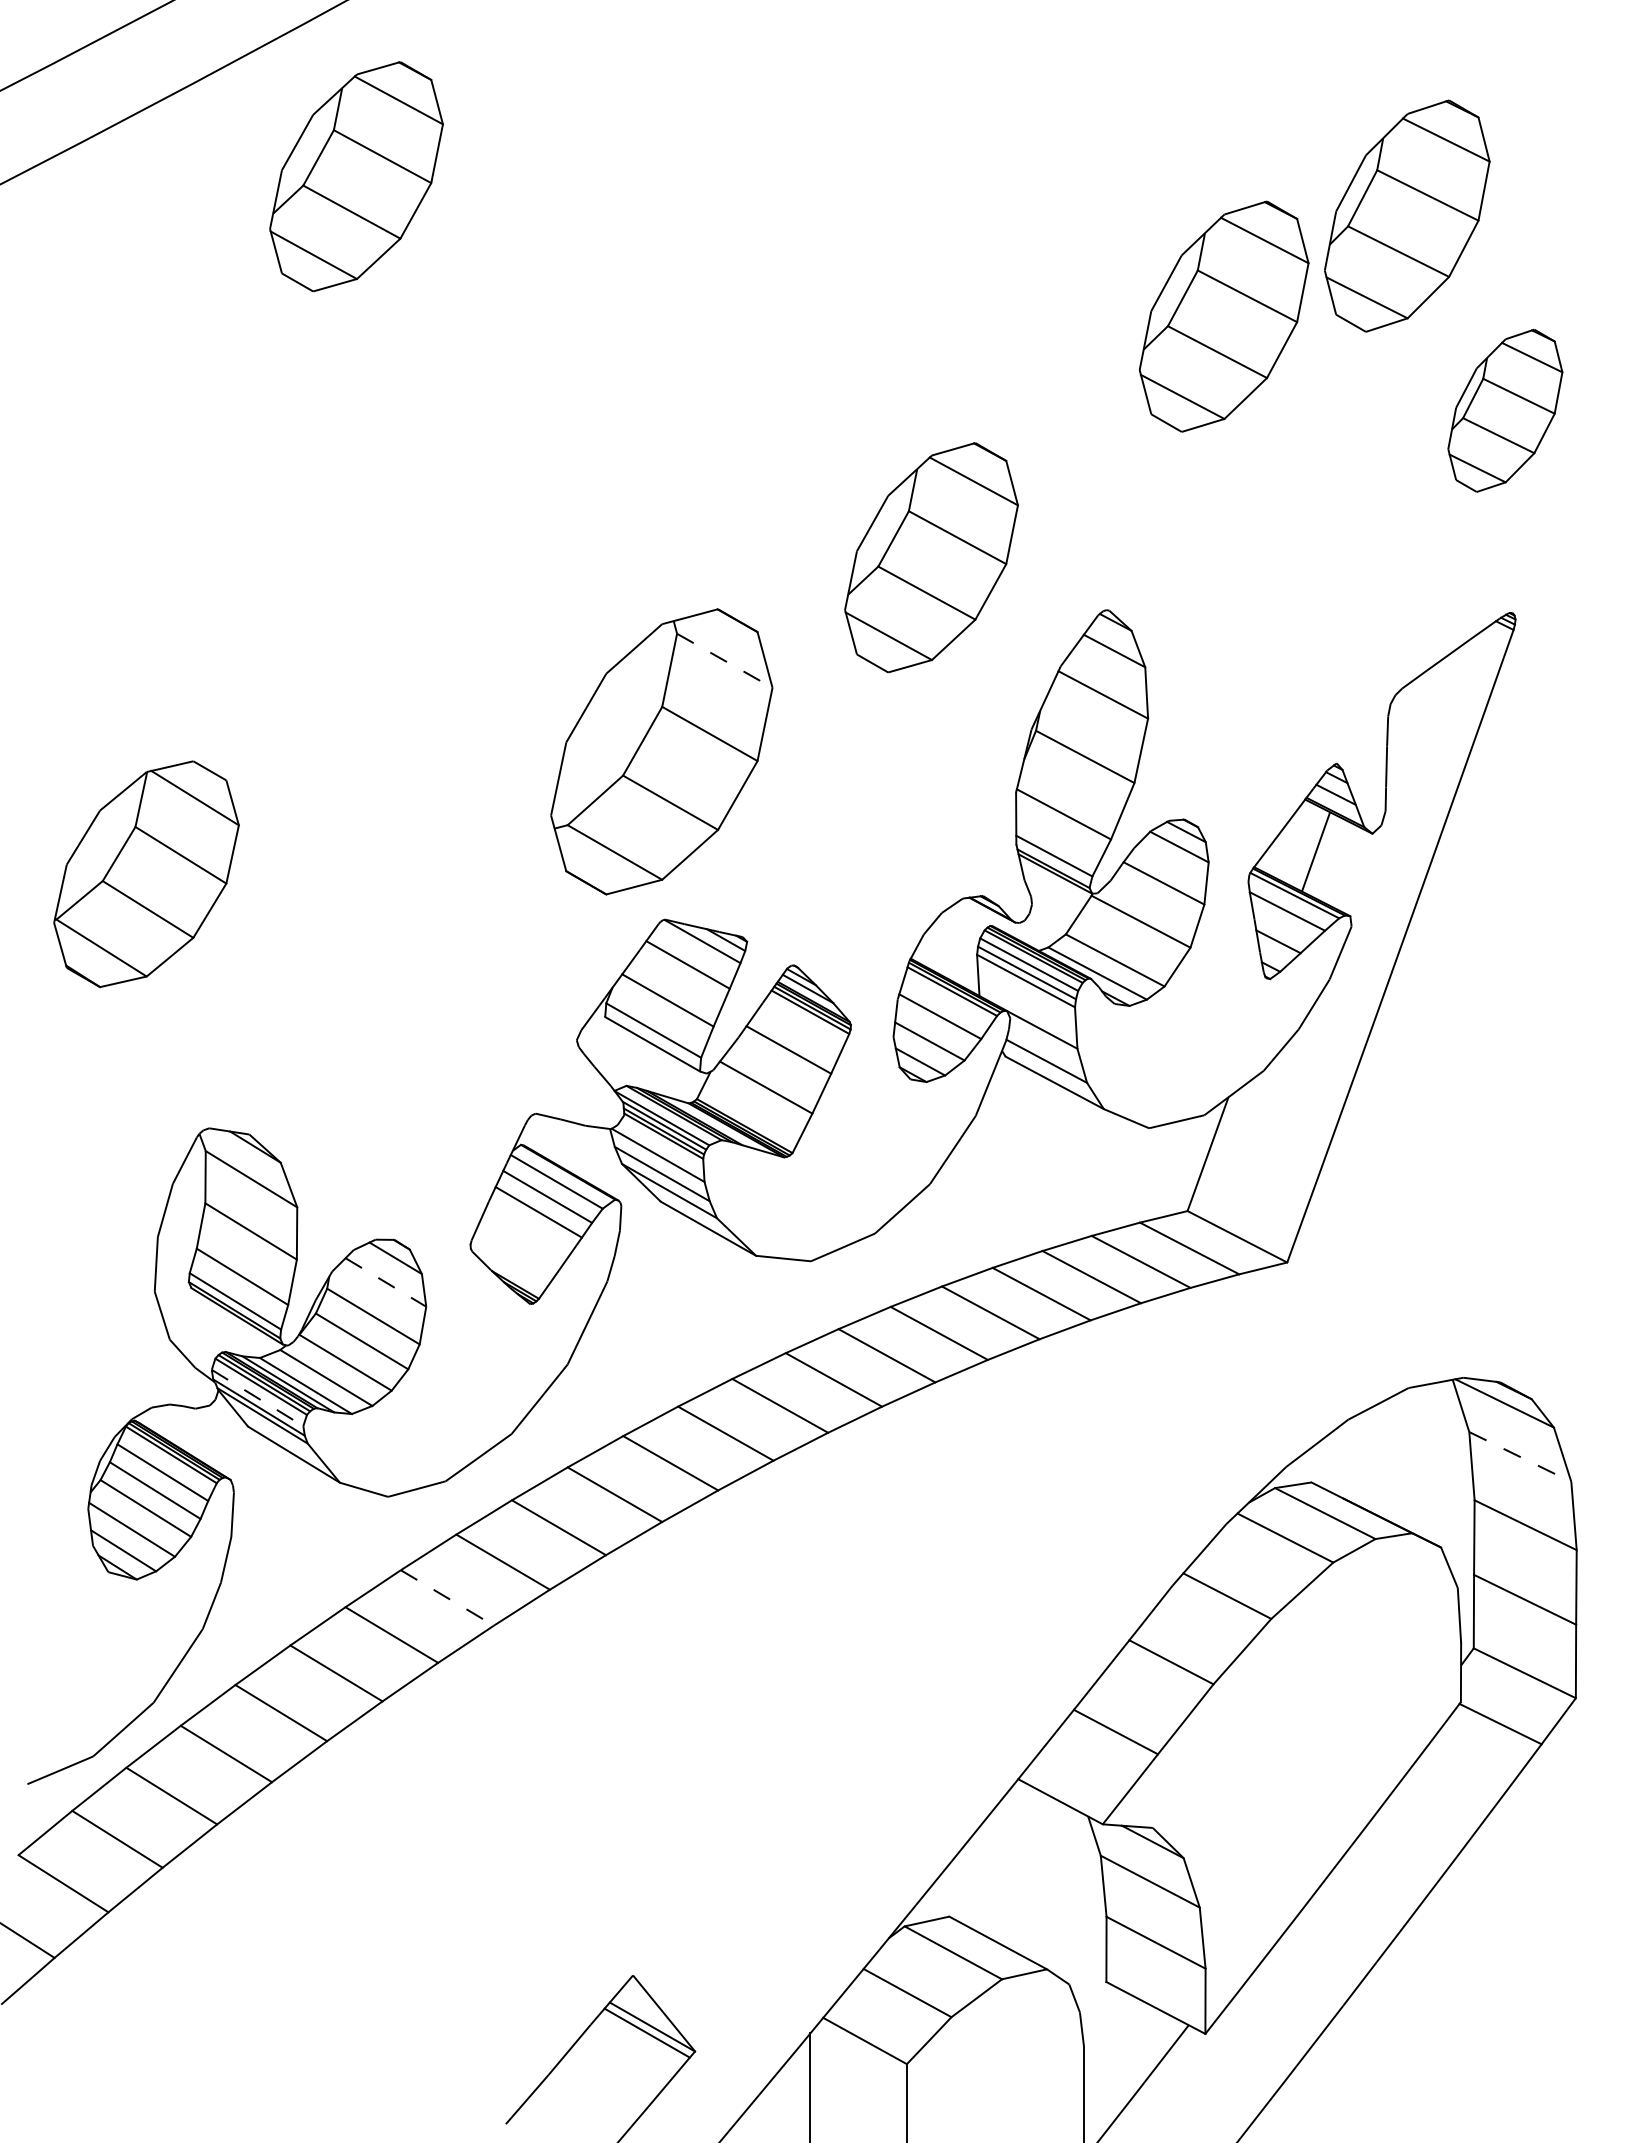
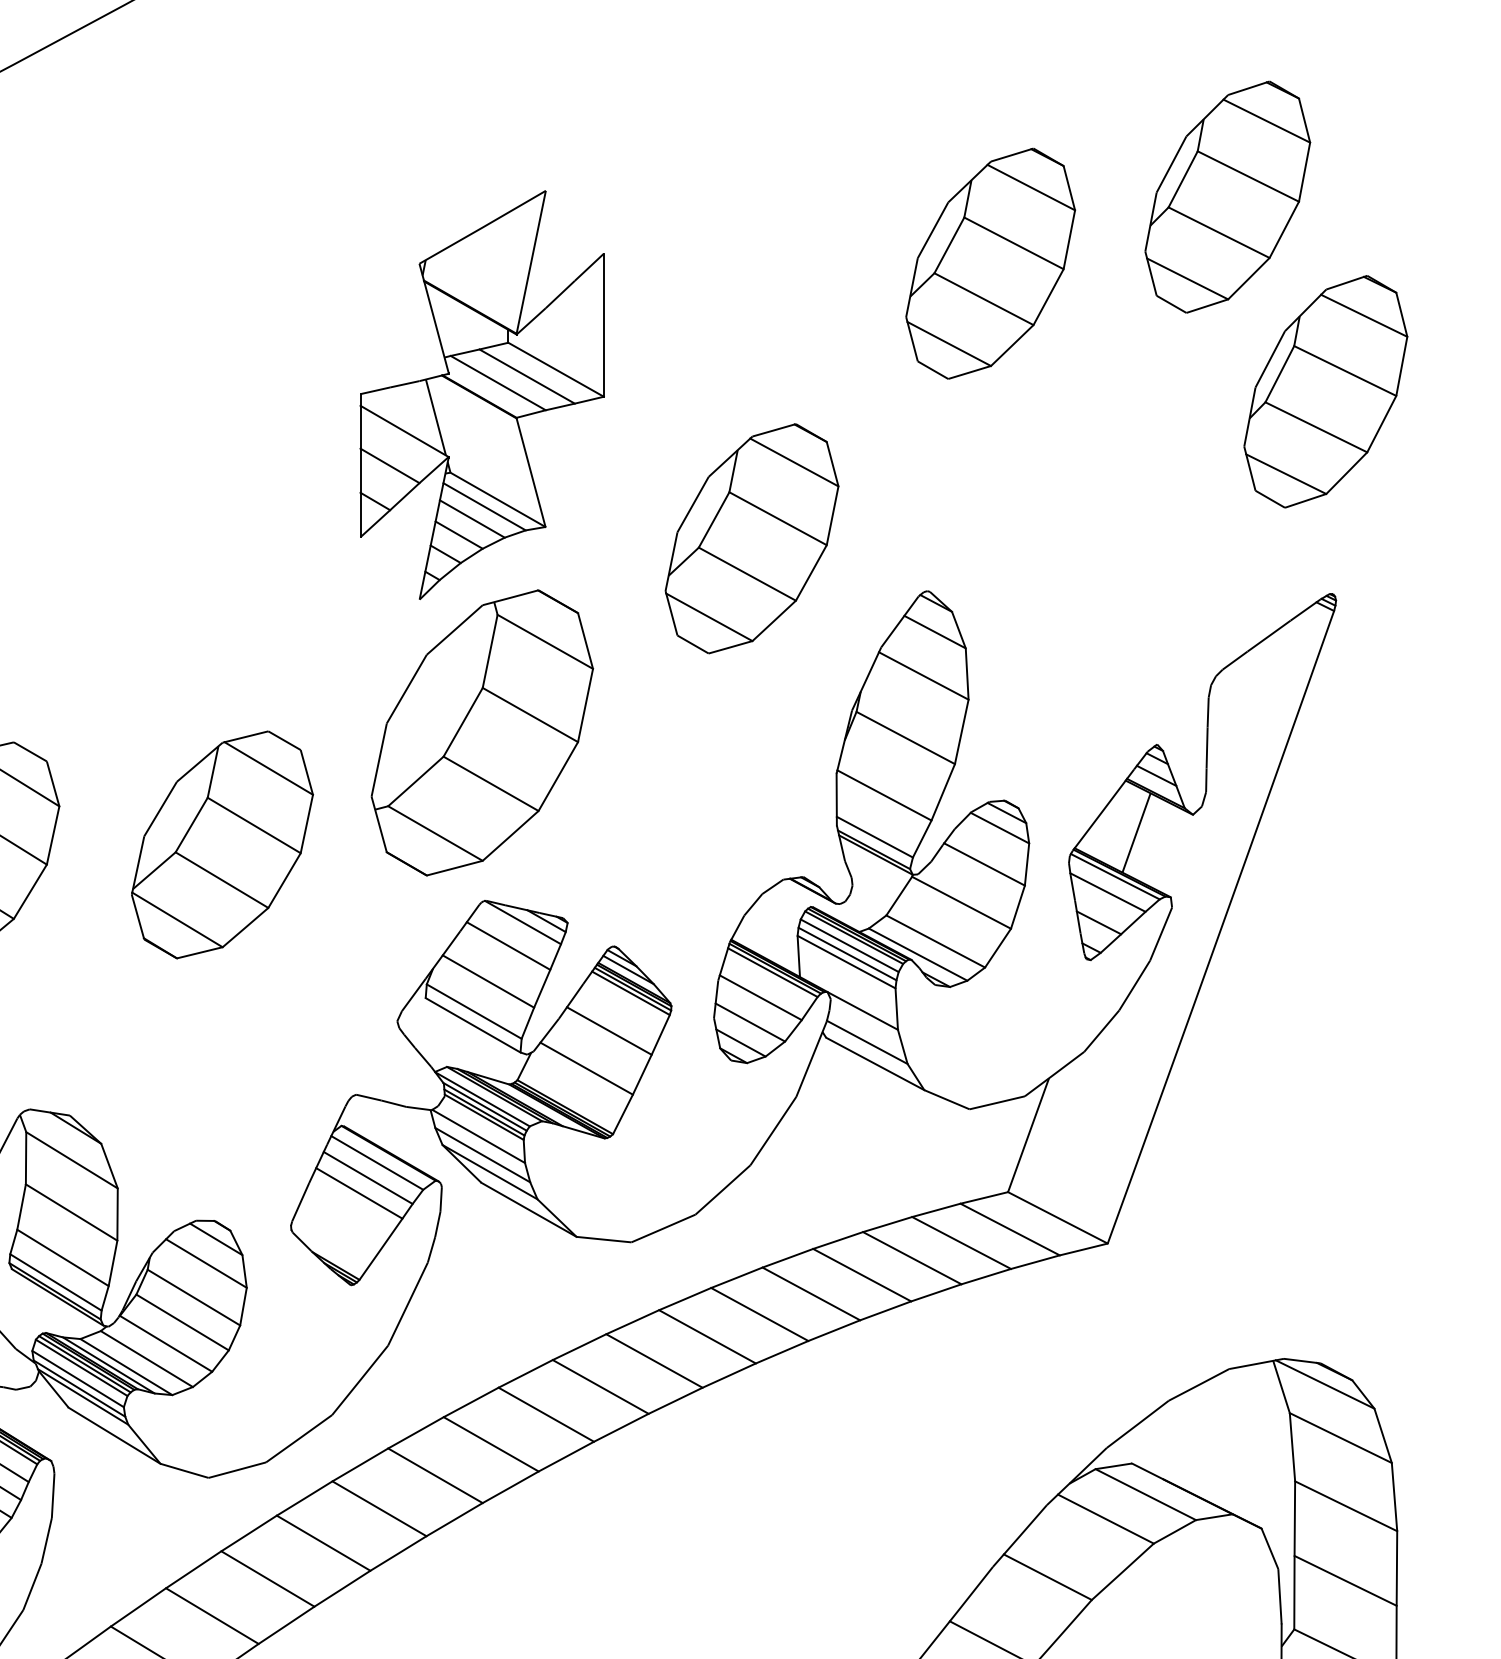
part: (356, 176) -> (177, 157), removed
part: (1223, 316) -> (990, 263), moved
part: (1505, 410) -> (1326, 391), size x1.43
part: (661, 413) -> (482, 394), added
line: (724, 660) -> (545, 641), dashed -> solid
part: (401, 863) -> (222, 844), added
line: (386, 1282) -> (207, 1263), dashed -> solid
line: (257, 1398) -> (78, 1379), dashed -> solid
line: (1520, 1457) -> (1341, 1438), dashed -> solid
line: (447, 1598) -> (268, 1579), dashed -> solid

